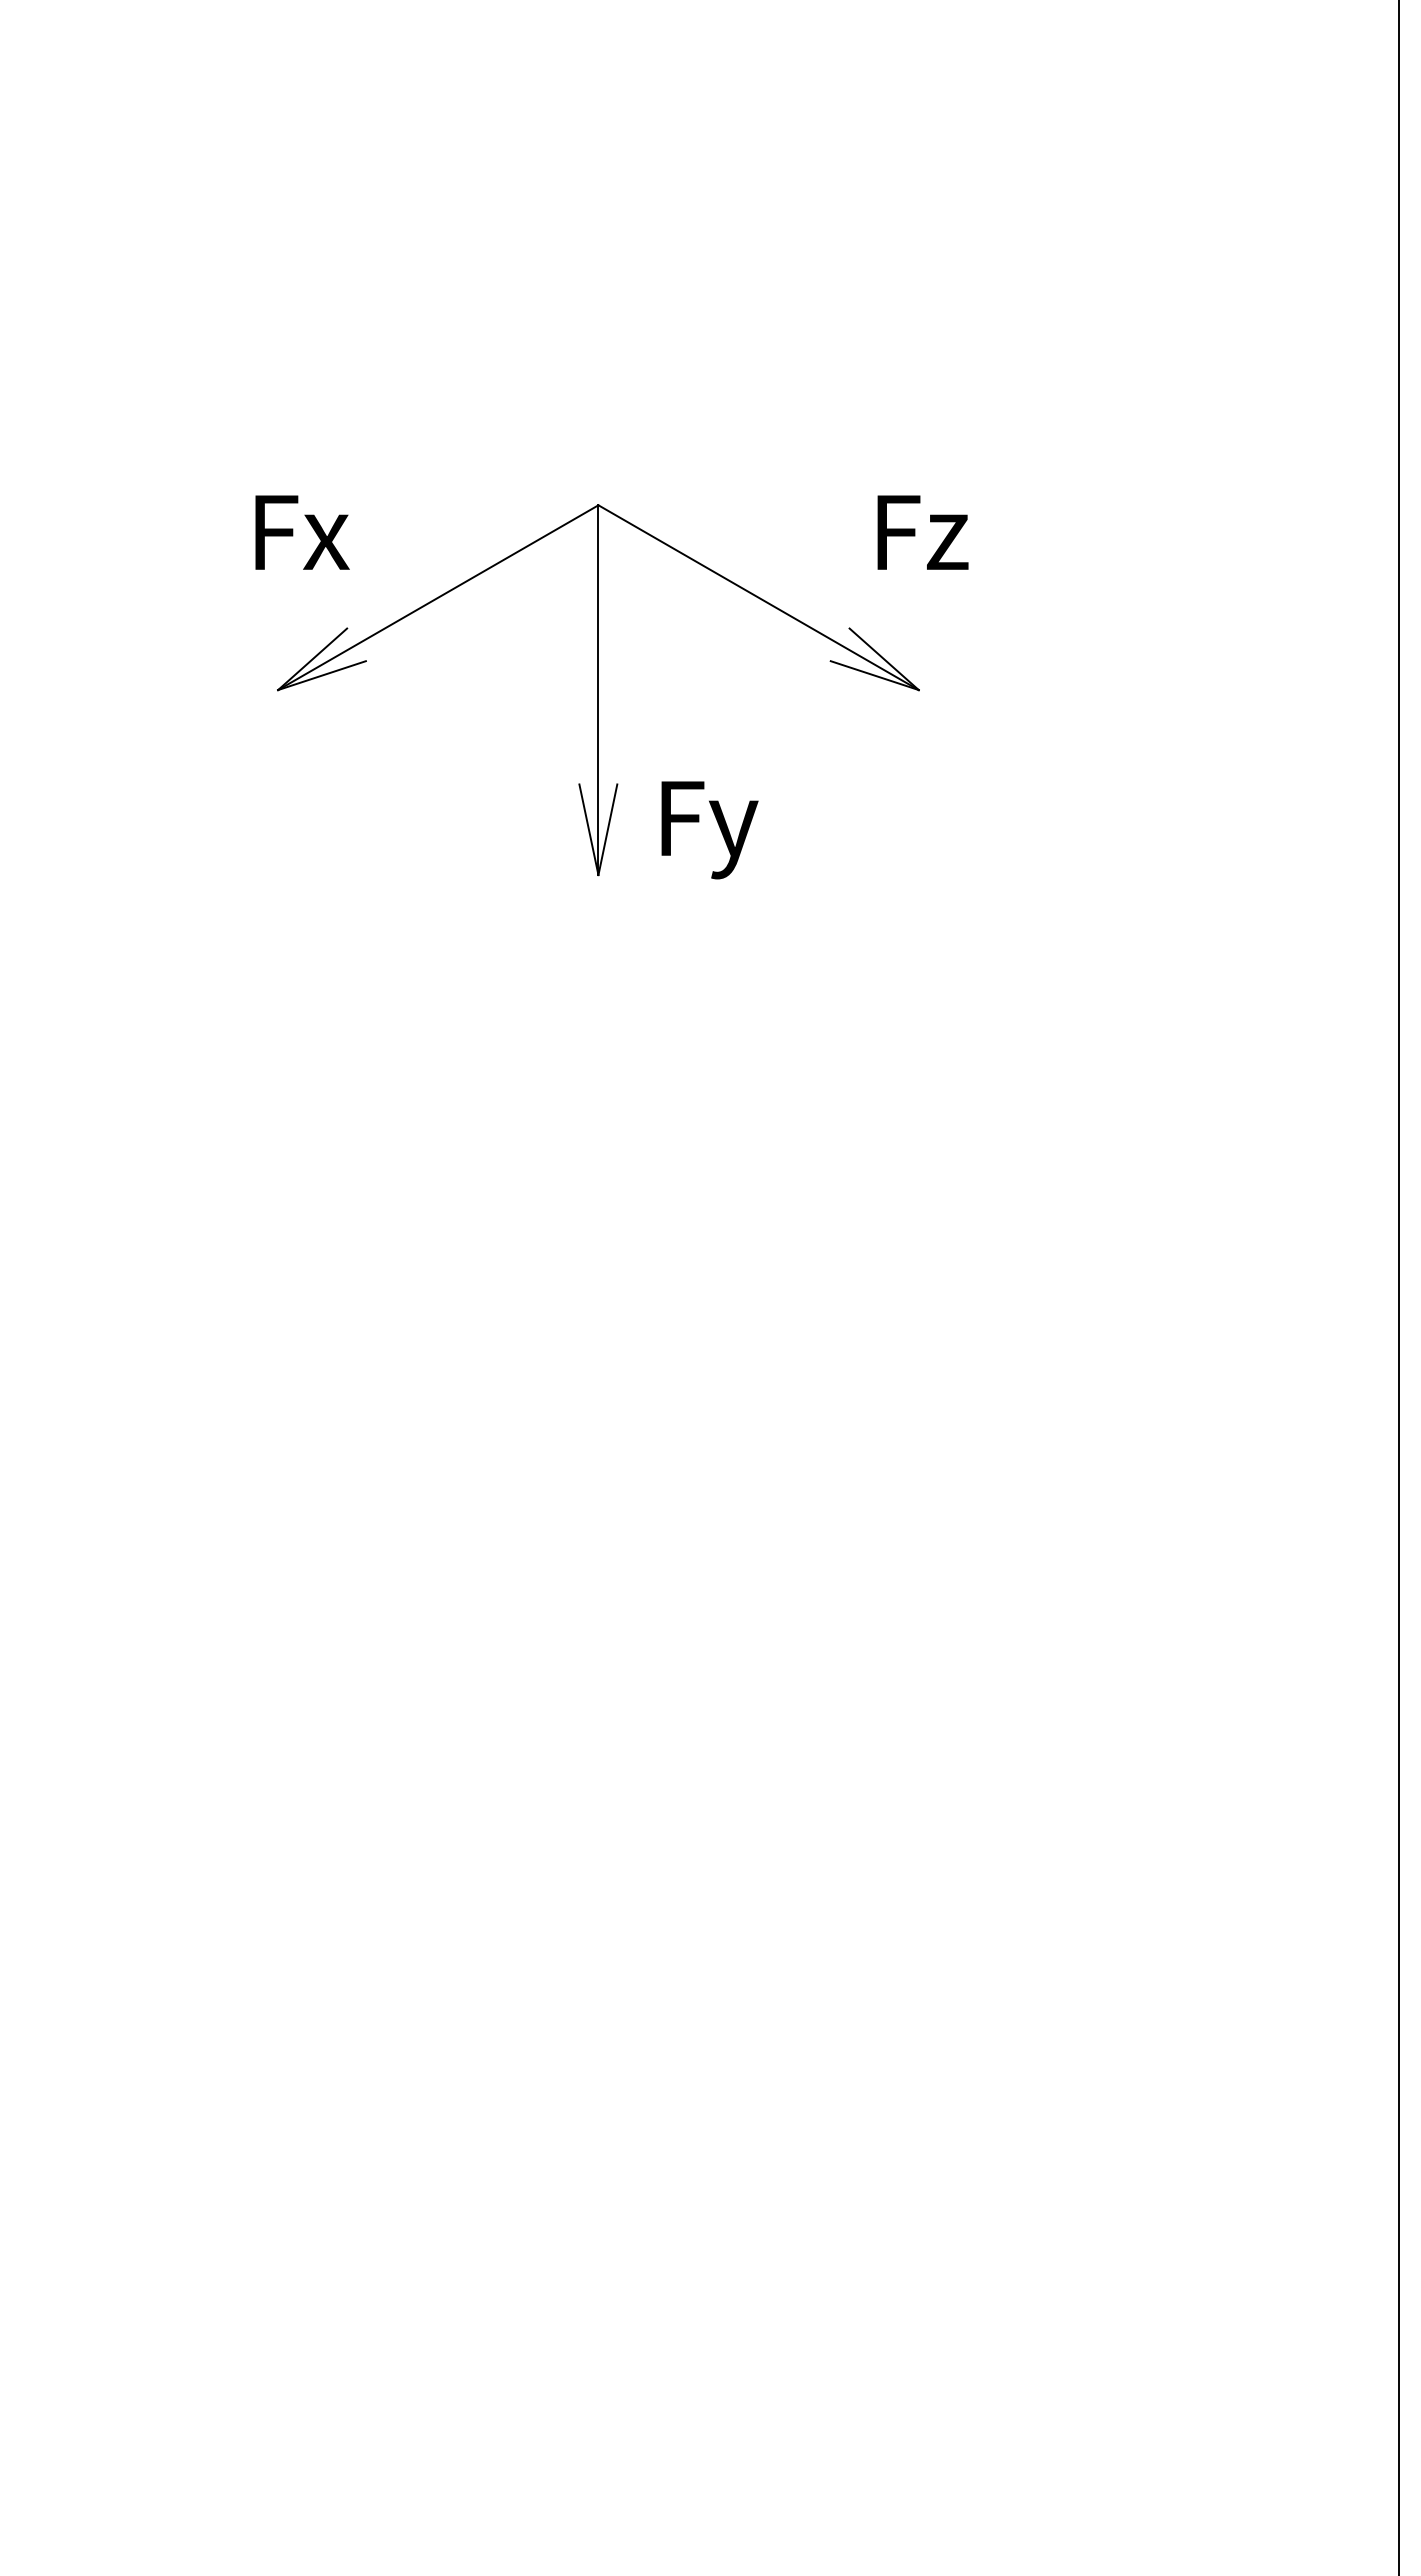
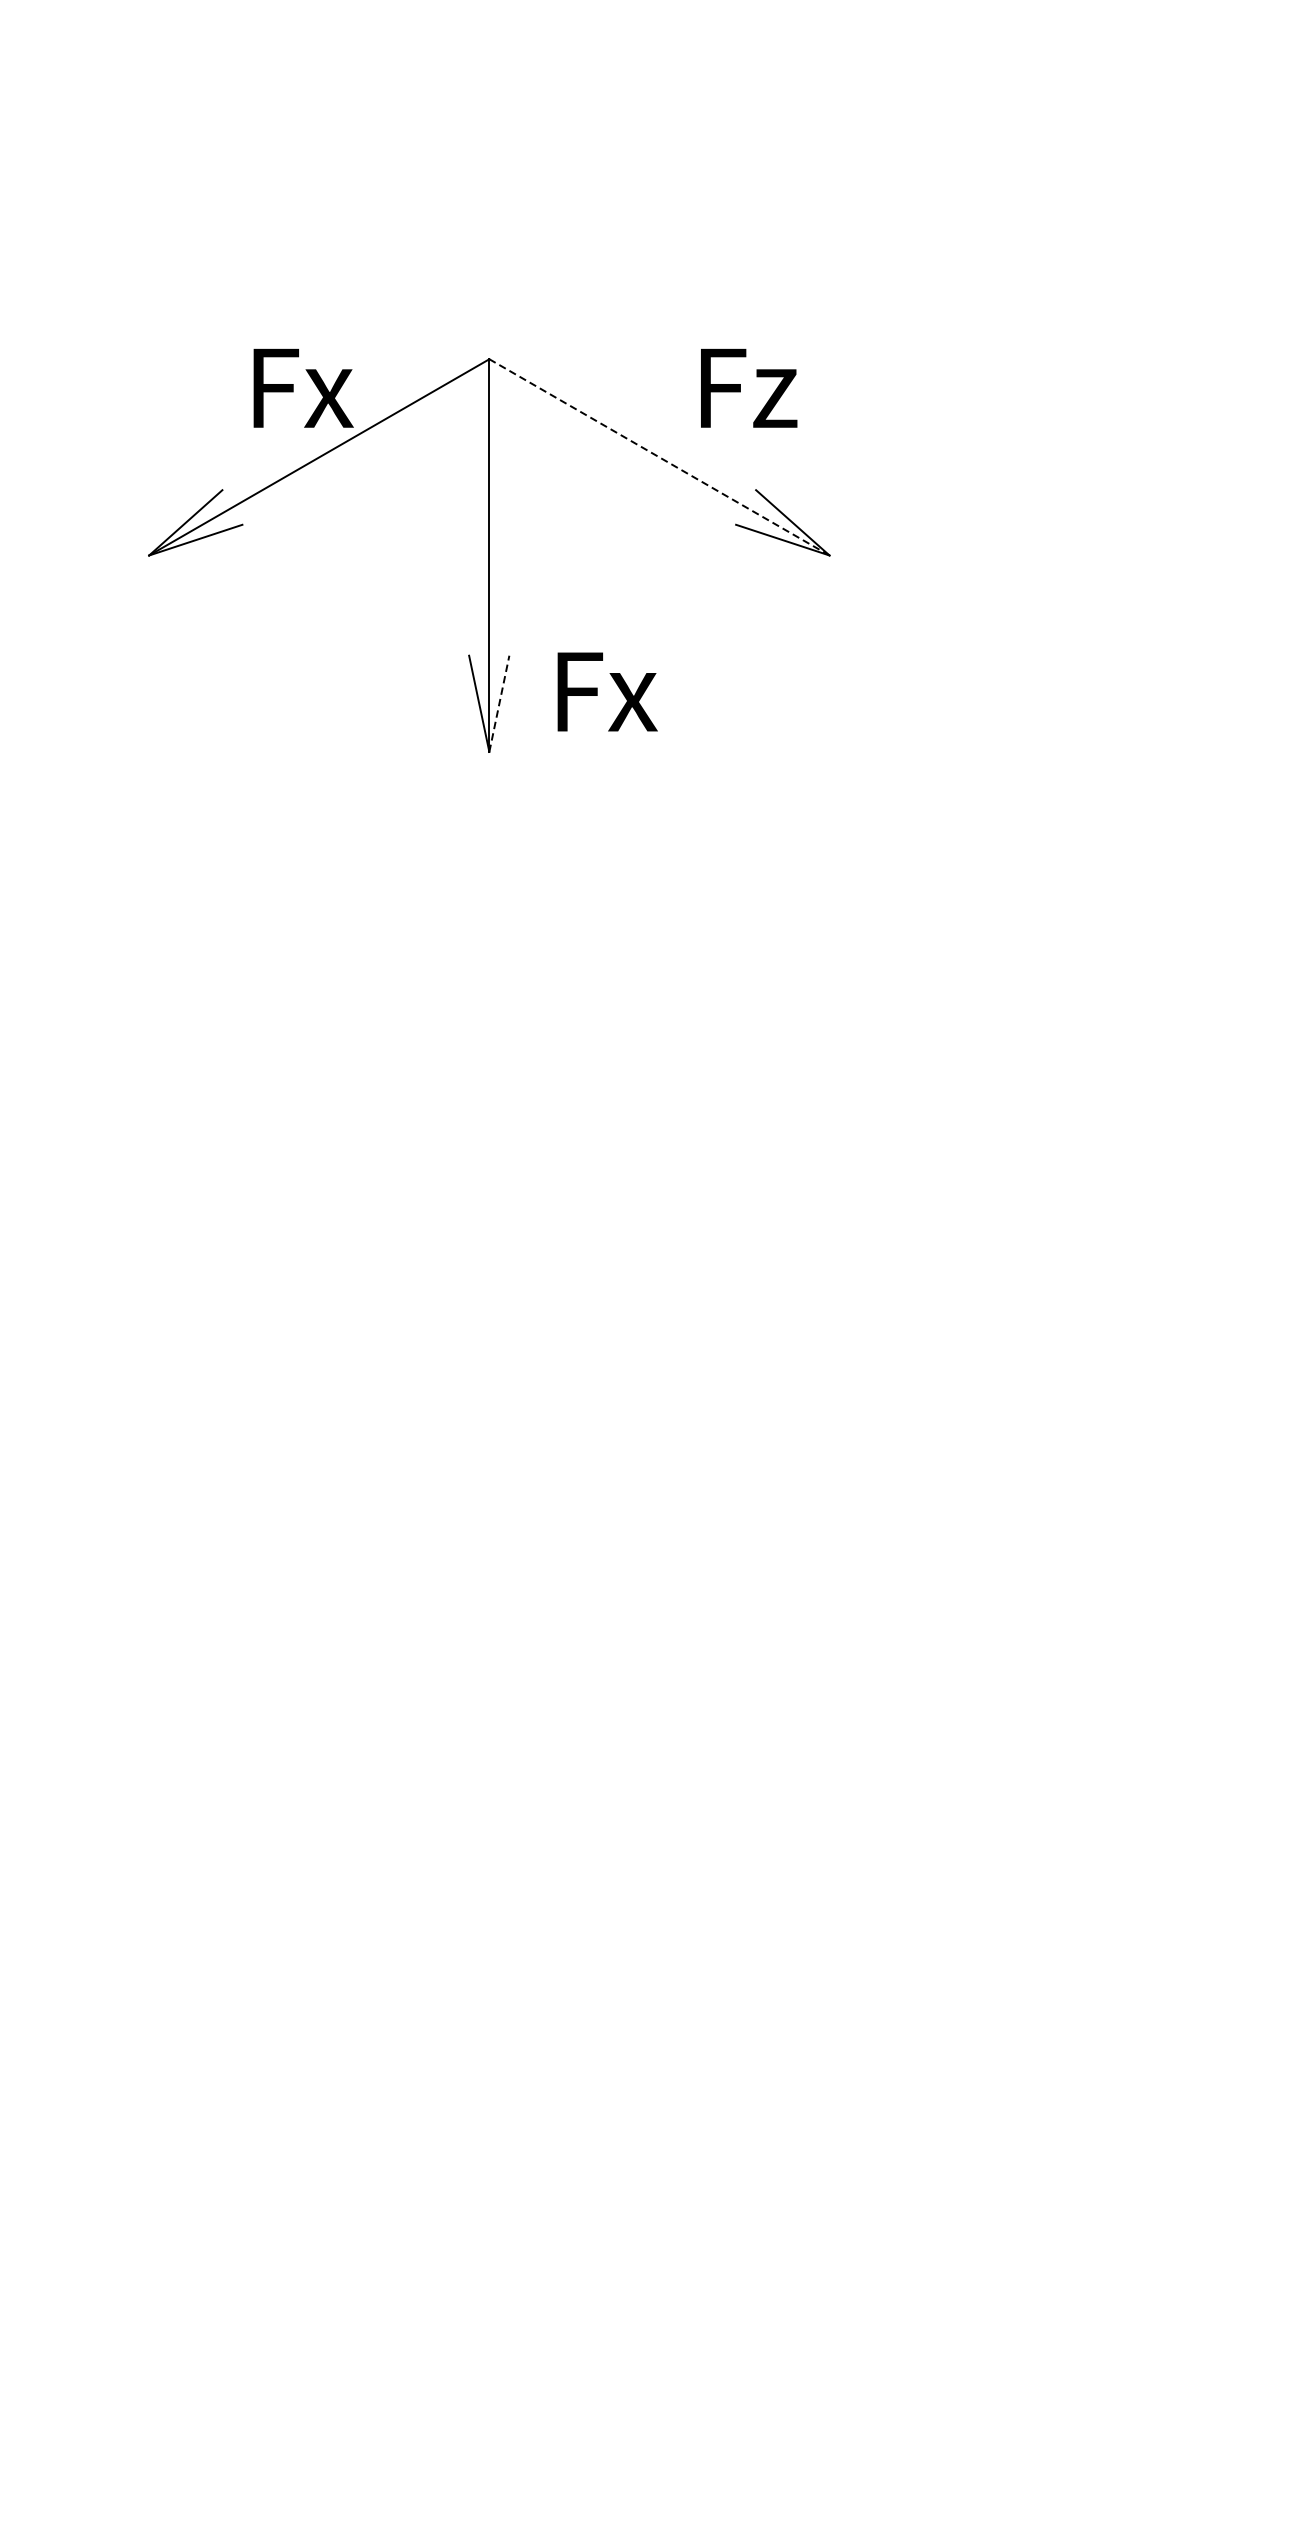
text: (302, 532) -> (303, 388), moved
text: (922, 532) -> (748, 388), moved
line: (758, 597) -> (659, 457), solid -> dashed
line: (607, 829) -> (498, 703), solid -> dashed
text: (709, 830) -> (607, 704), Fy -> Fх

